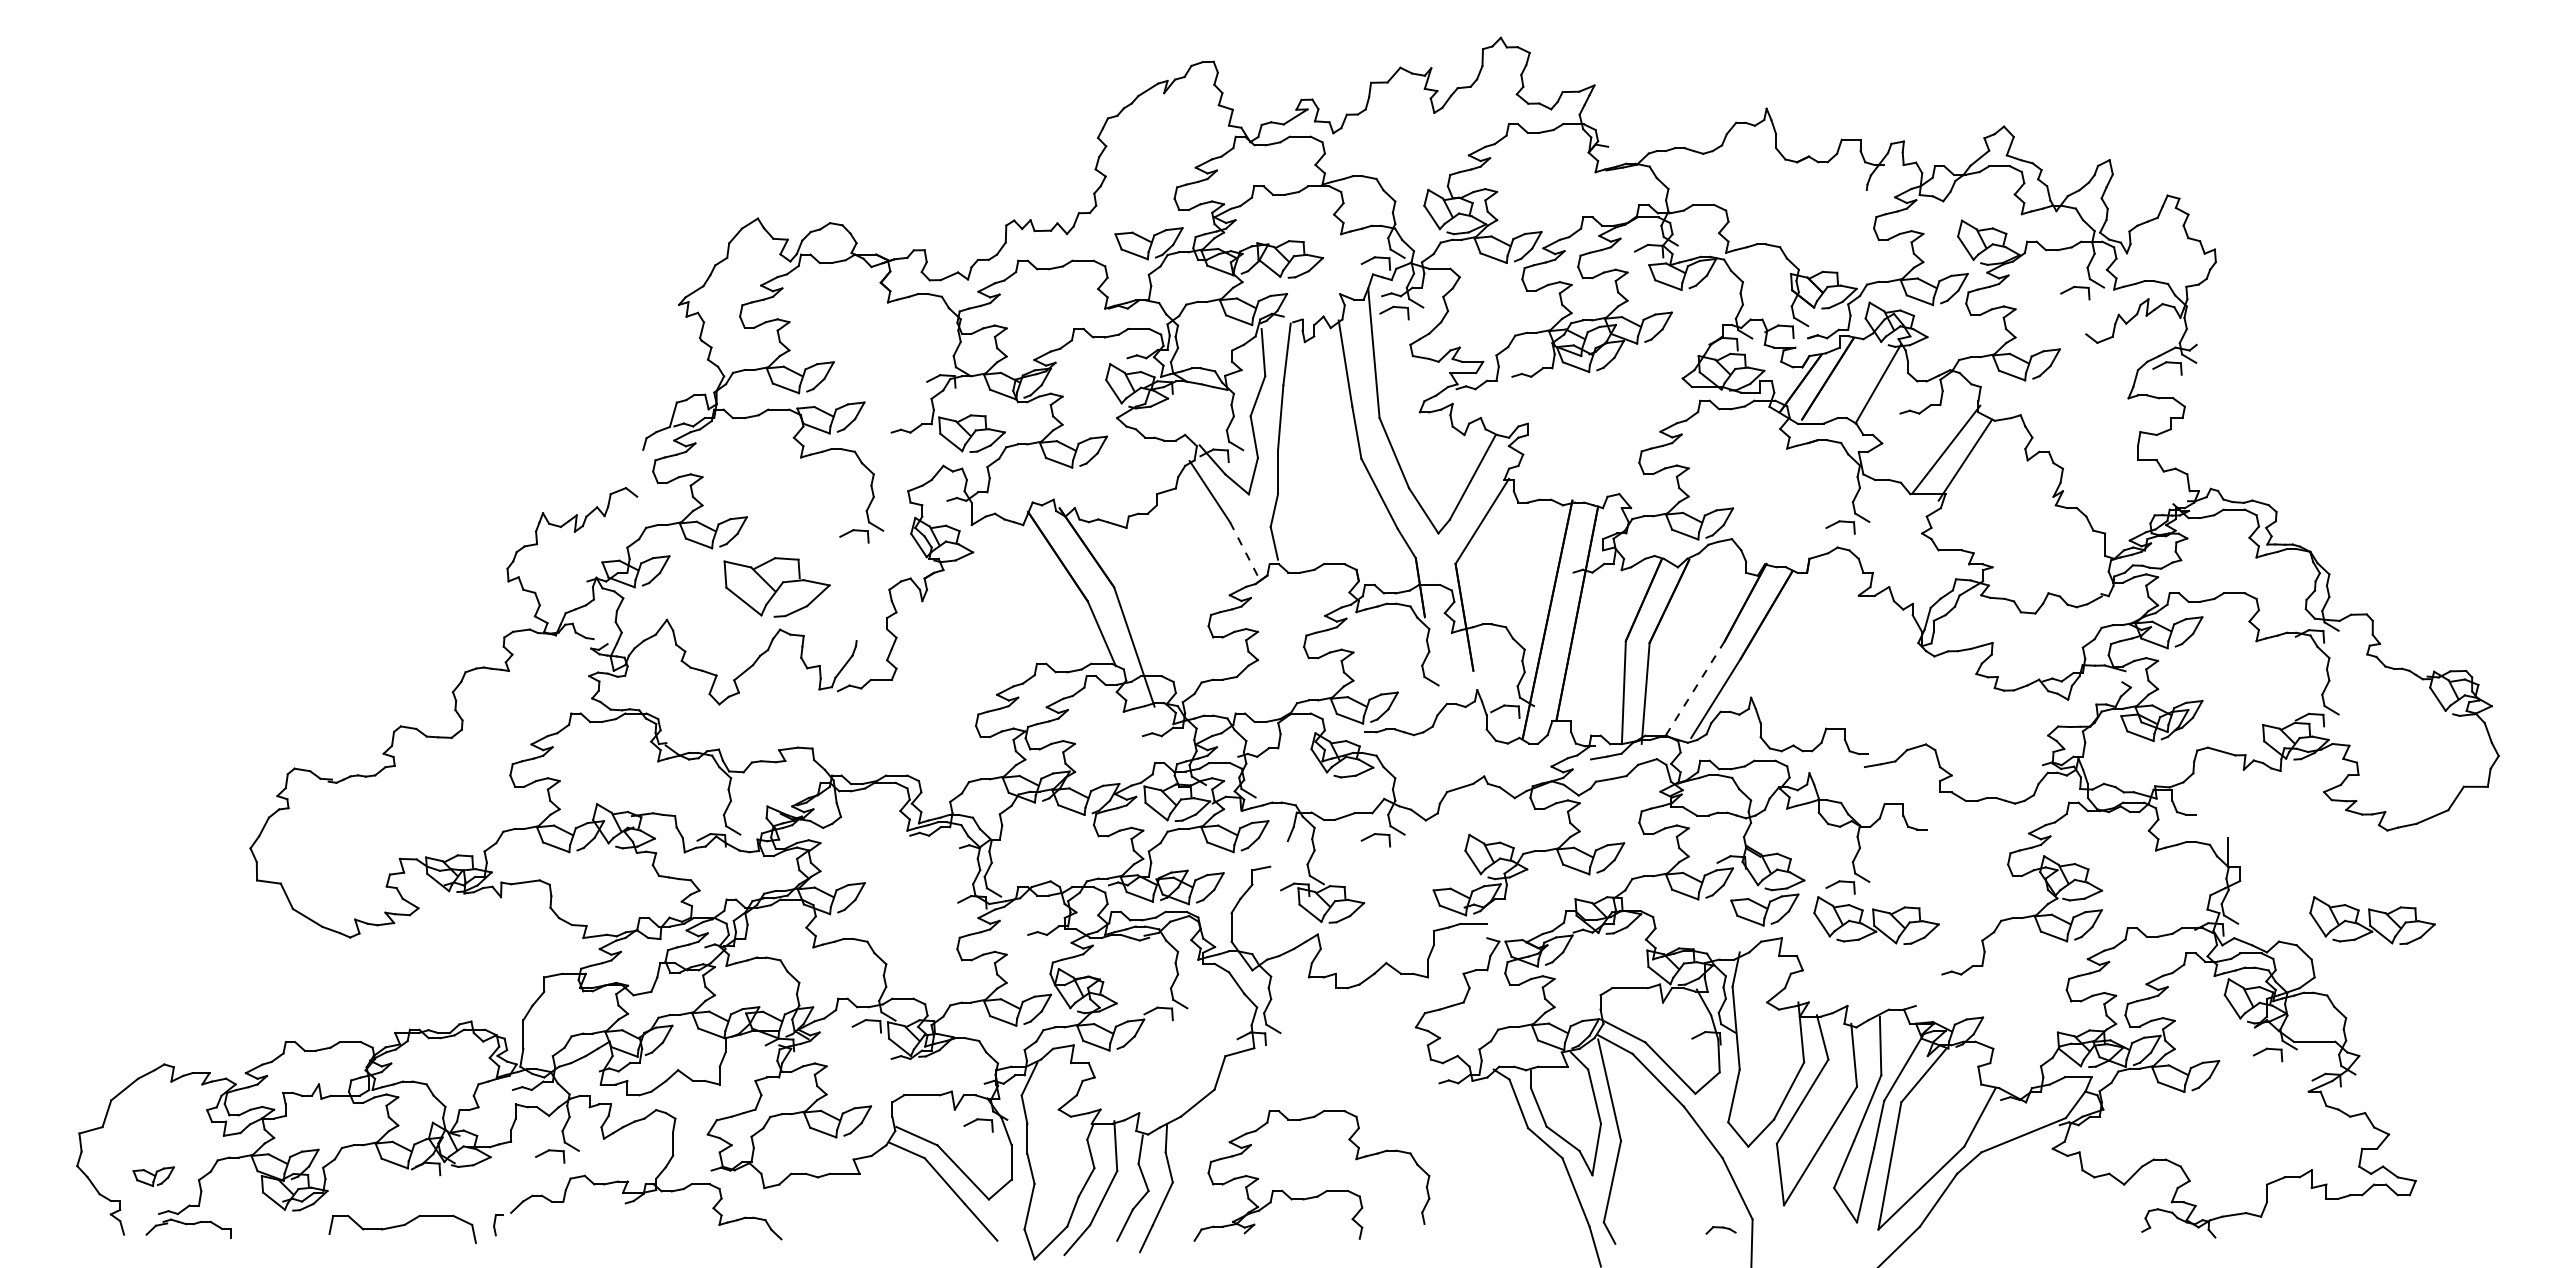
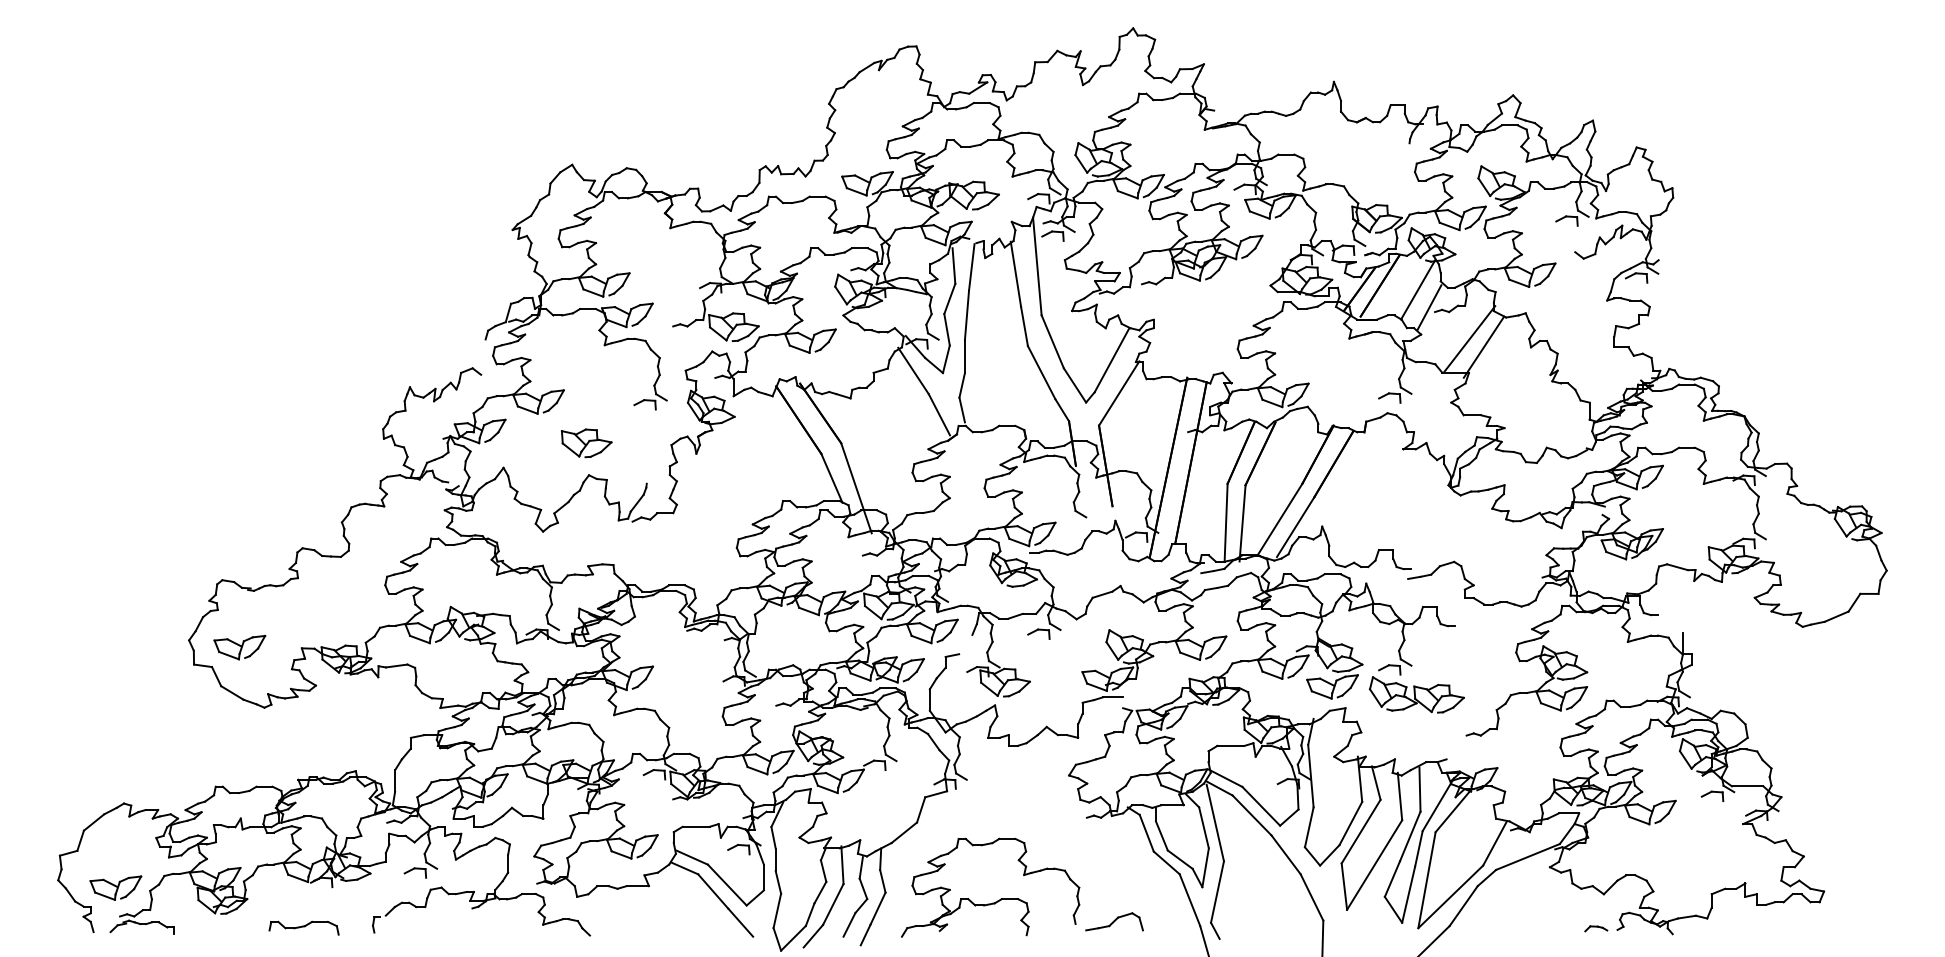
line: (1893, 407) -> (1429, 307), added
line: (1244, 549) -> (939, 414), dashed -> solid
part: (776, 587) -> (586, 443), size x0.62
line: (1695, 688) -> (1280, 519), dashed -> solid
part: (317, 857) -> (239, 647), added
part: (2372, 920) -> (1791, 694), removed
part: (153, 1176) -> (115, 888), size x1.67
part: (1475, 1220) -> (1114, 921), added
part: (402, 1229) -> (303, 928), size x0.62
part: (1720, 1230) -> (1595, 928), moved

